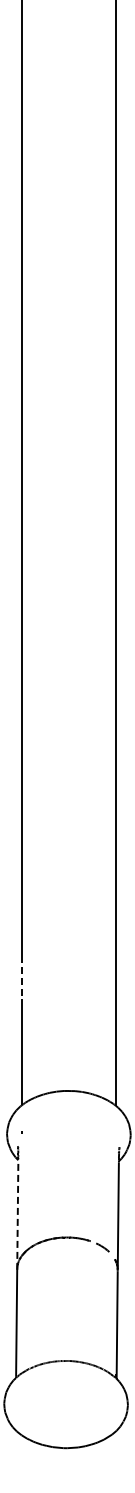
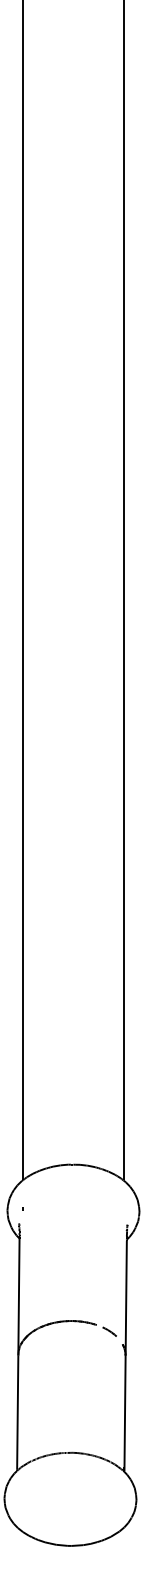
line: (21, 977) -> (22, 1043), dashed -> solid
line: (17, 1215) -> (18, 1297), dashed -> solid

